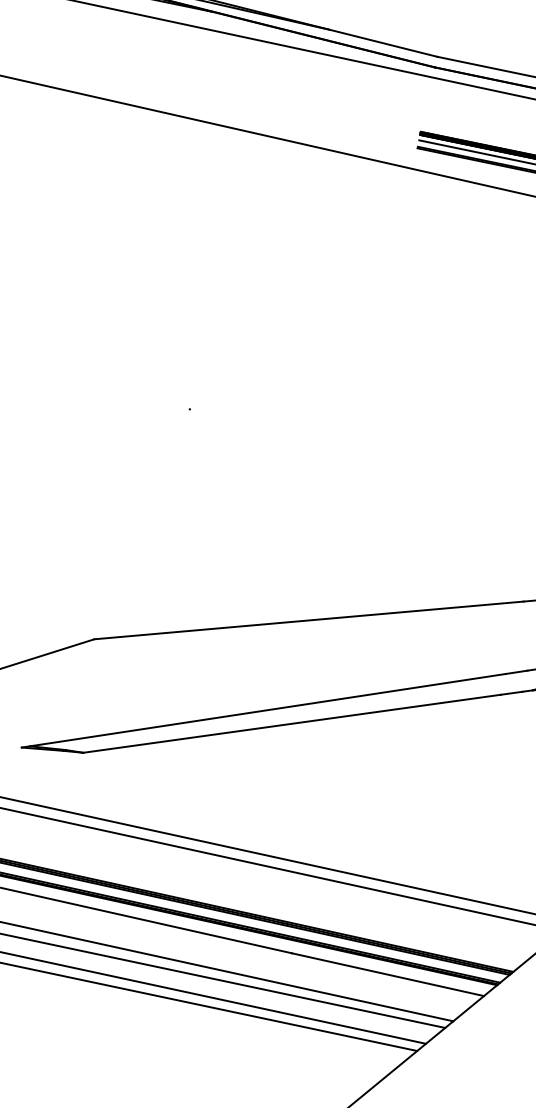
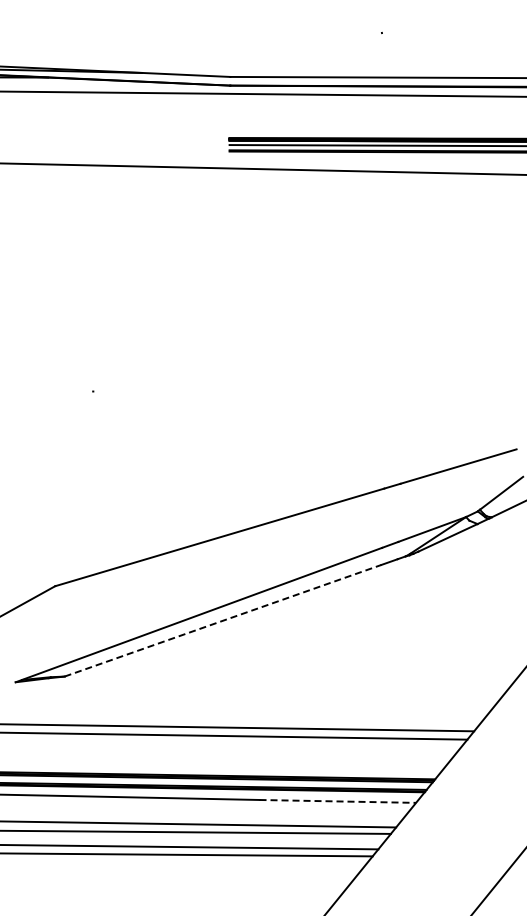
line: (292, 723) -> (223, 620), solid -> dashed
line: (388, 974) -> (338, 801), solid -> dashed

